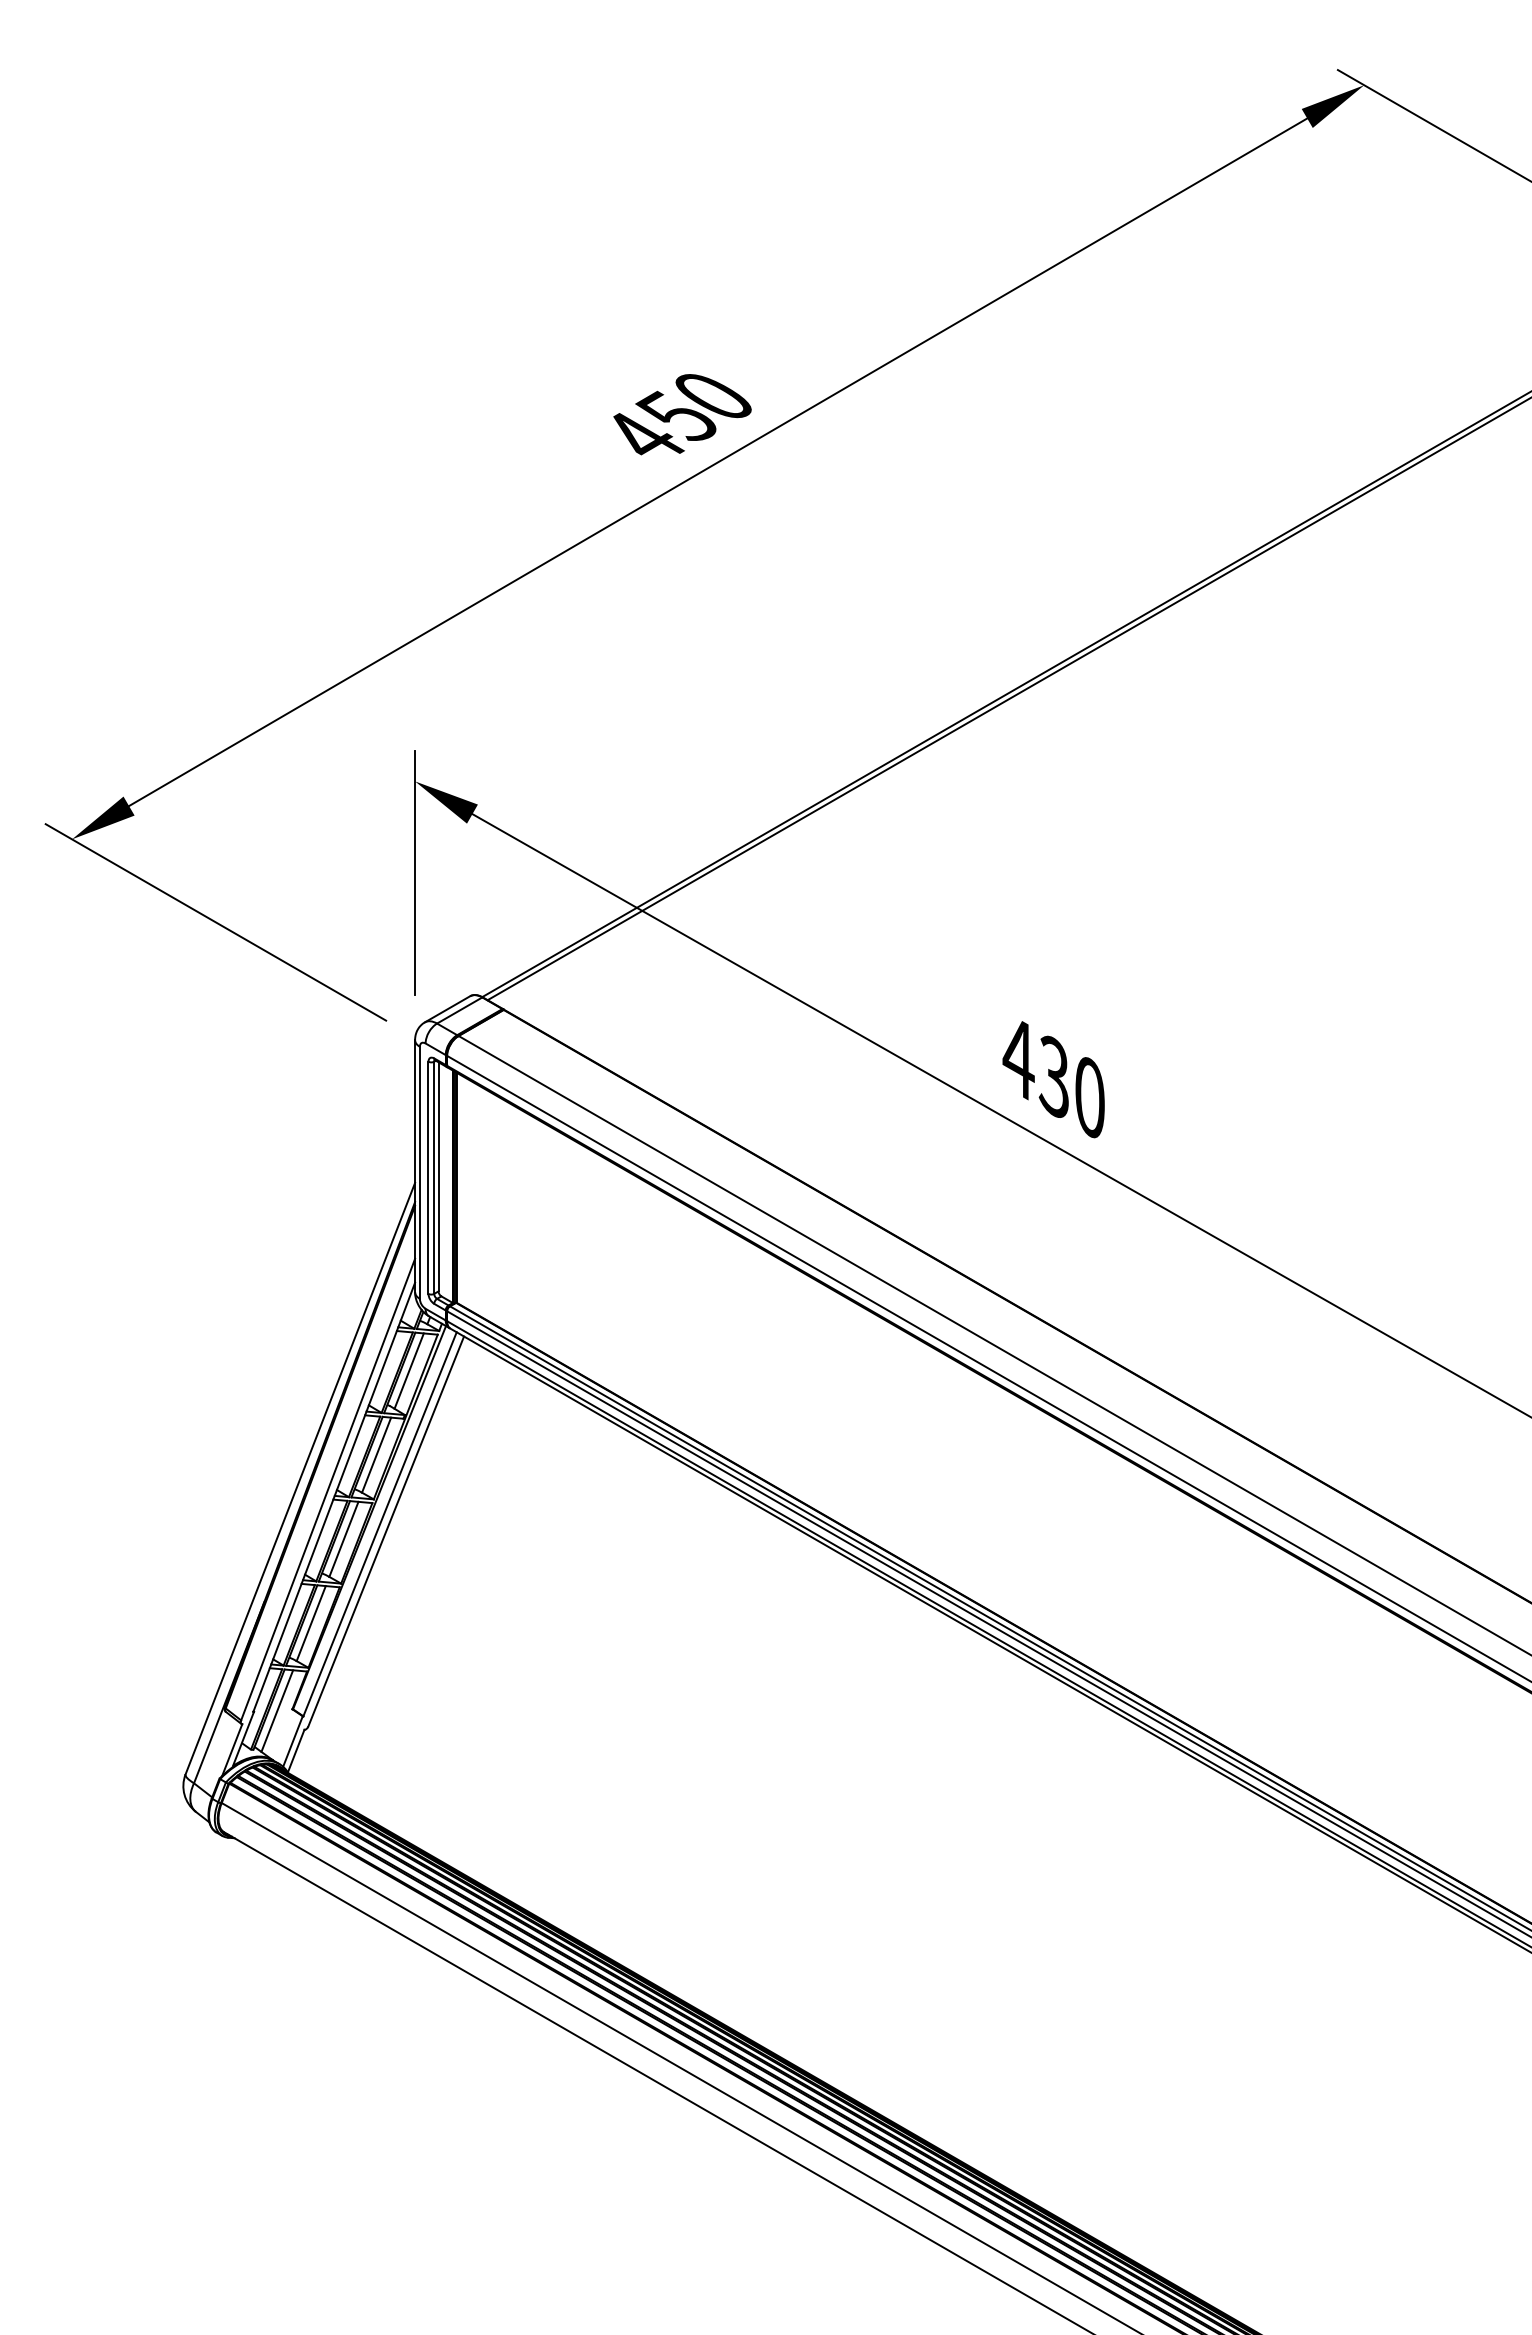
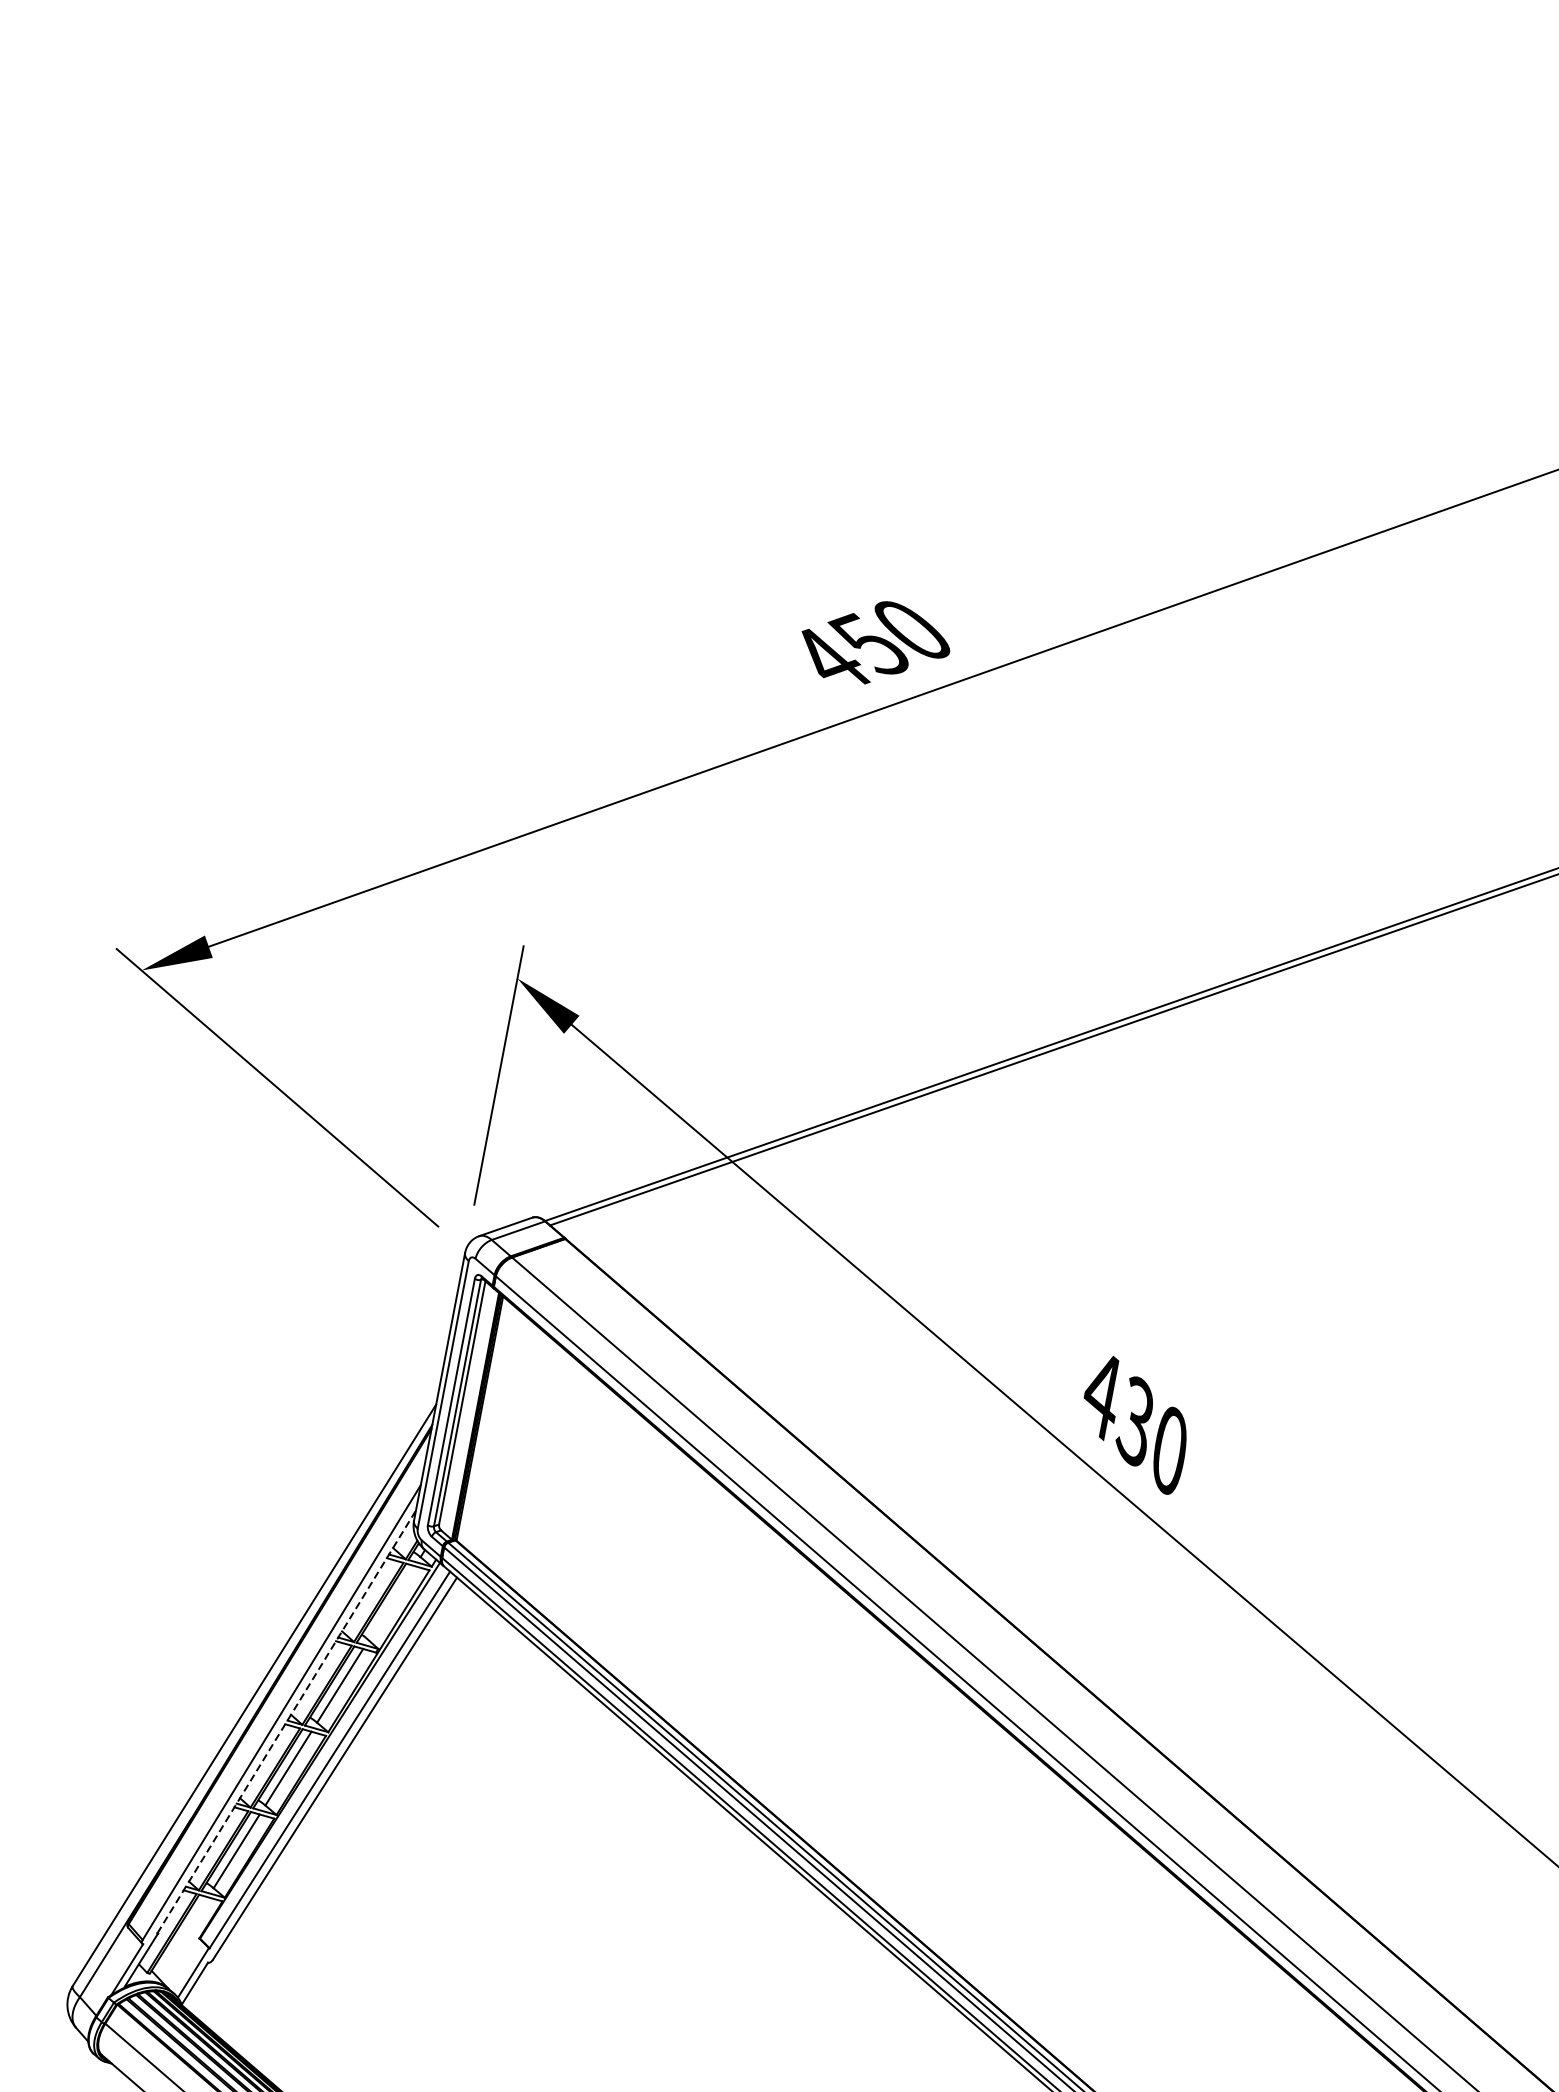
line: (408, 1370) -> (391, 1602), removed
line: (334, 1496) -> (287, 1721), solid -> dashed
line: (277, 1710) -> (183, 1936), removed

